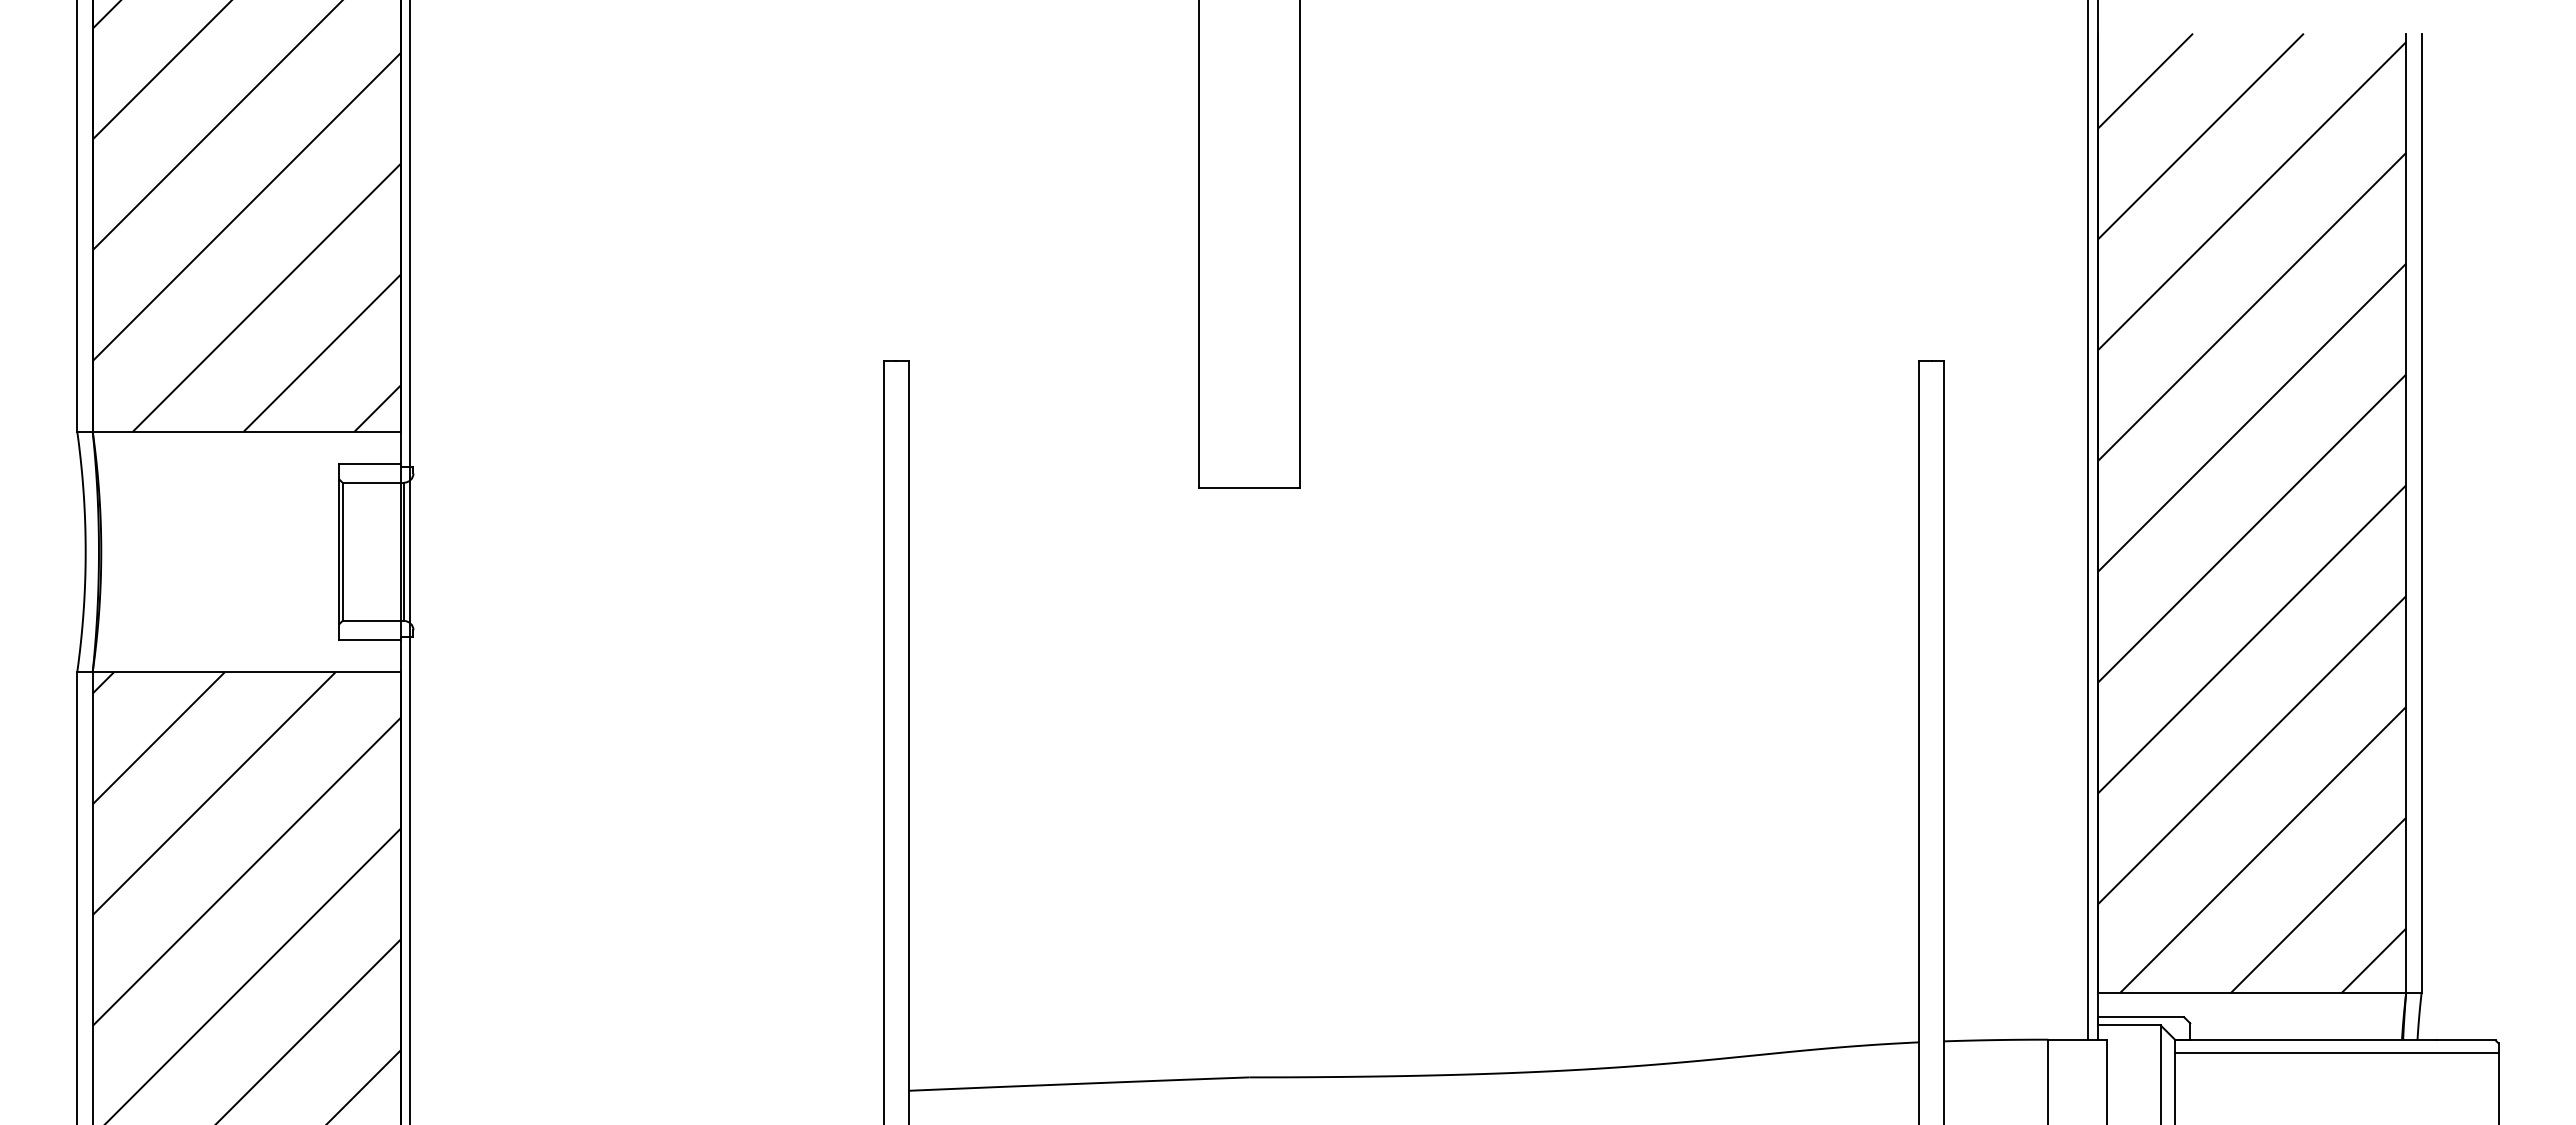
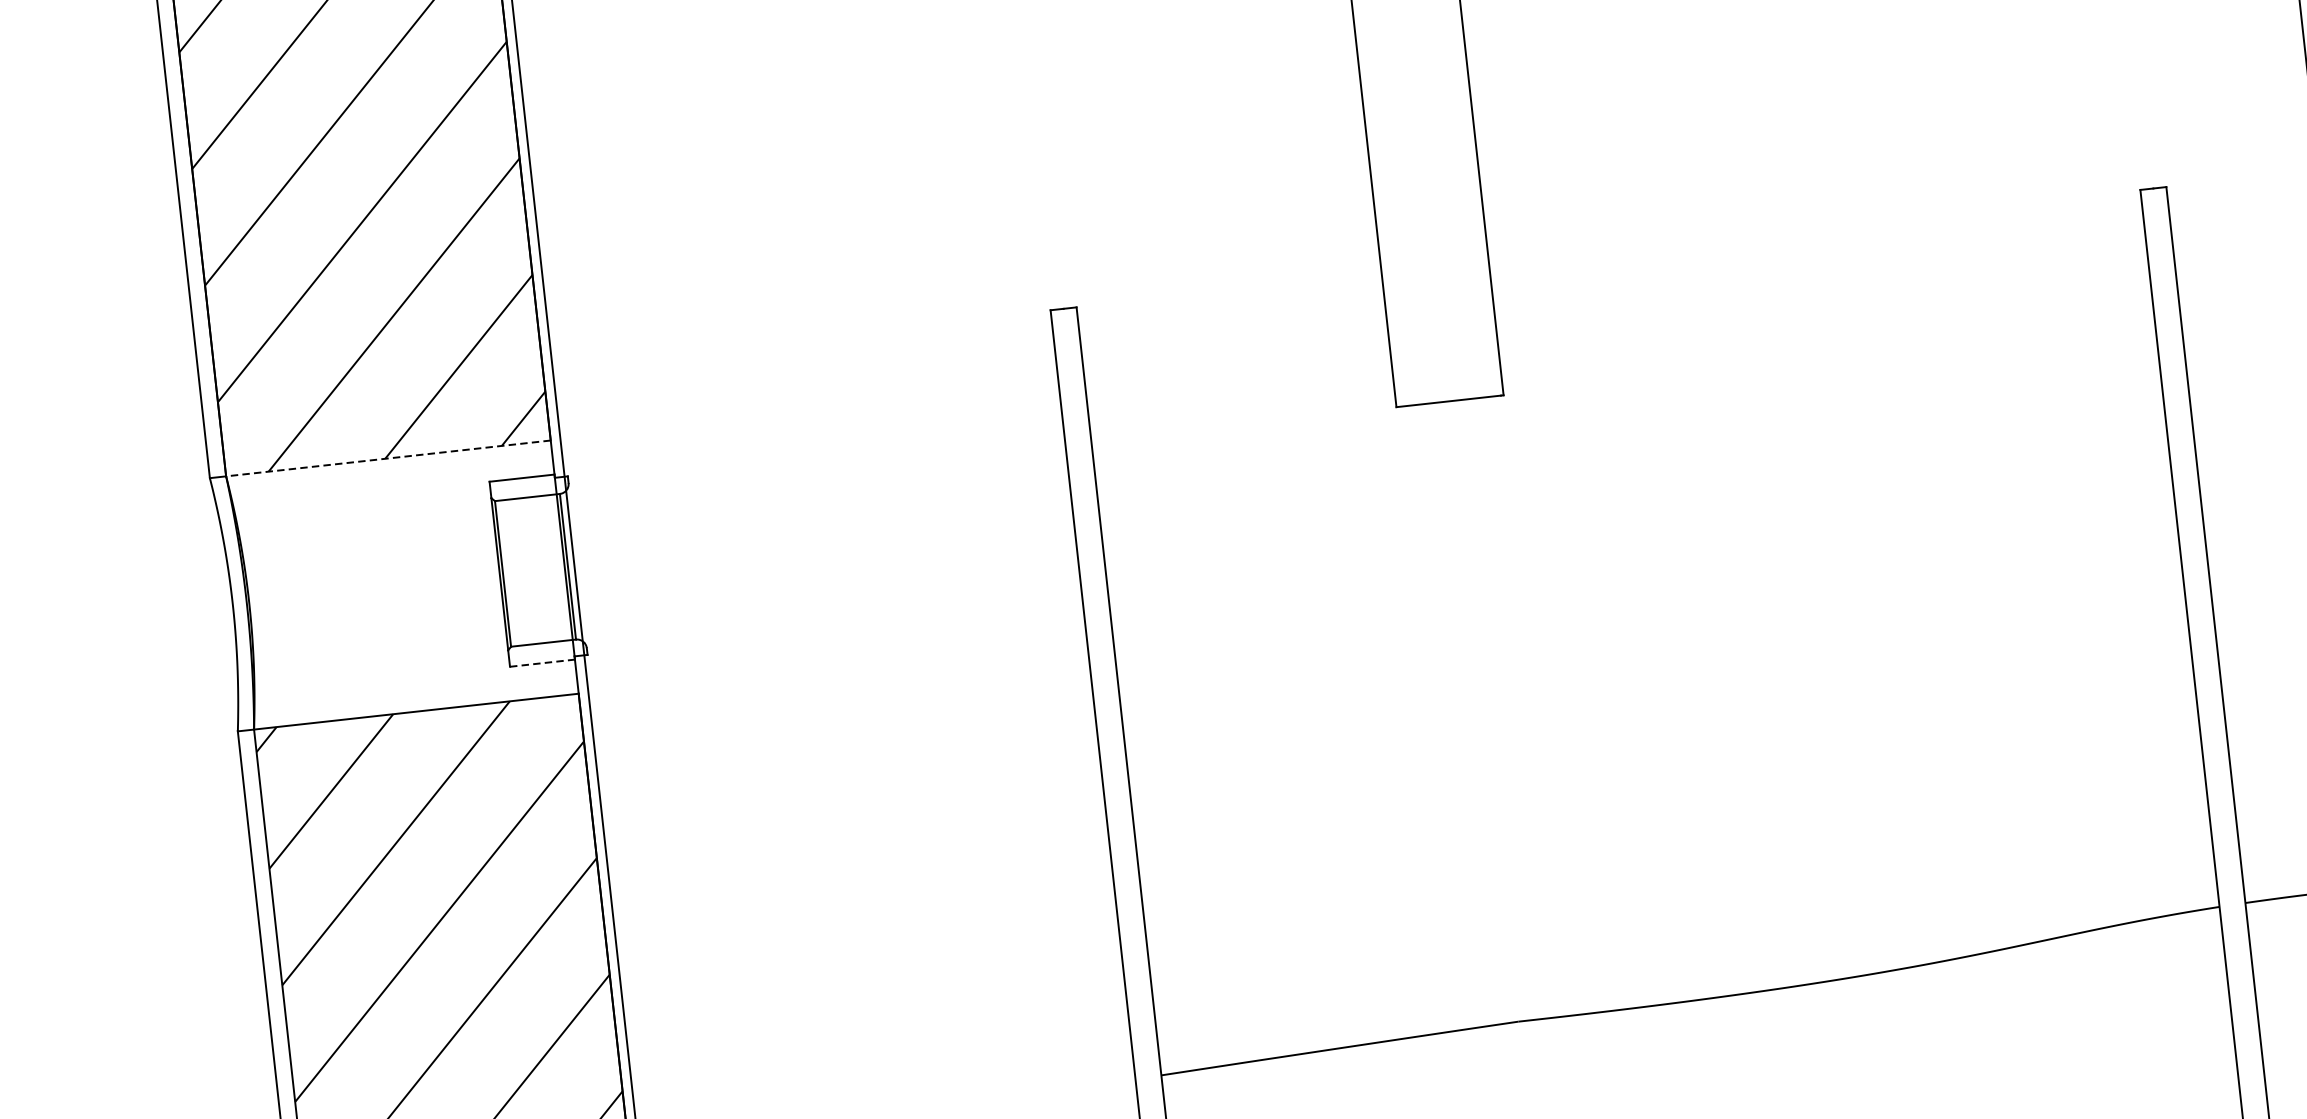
line: (246, 431) -> (387, 458), solid -> dashed
line: (370, 639) -> (542, 662), solid -> dashed

